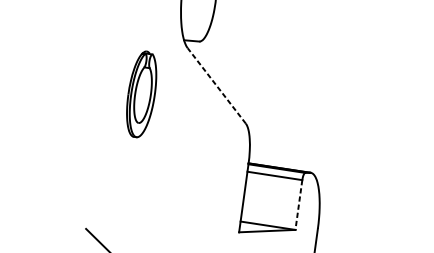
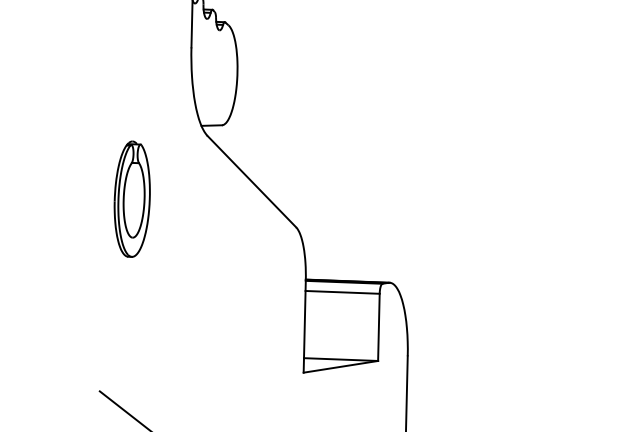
line: (216, 85) -> (251, 181), dashed -> solid
part: (141, 93) -> (131, 198), moved
line: (298, 205) -> (378, 327), dashed -> solid

